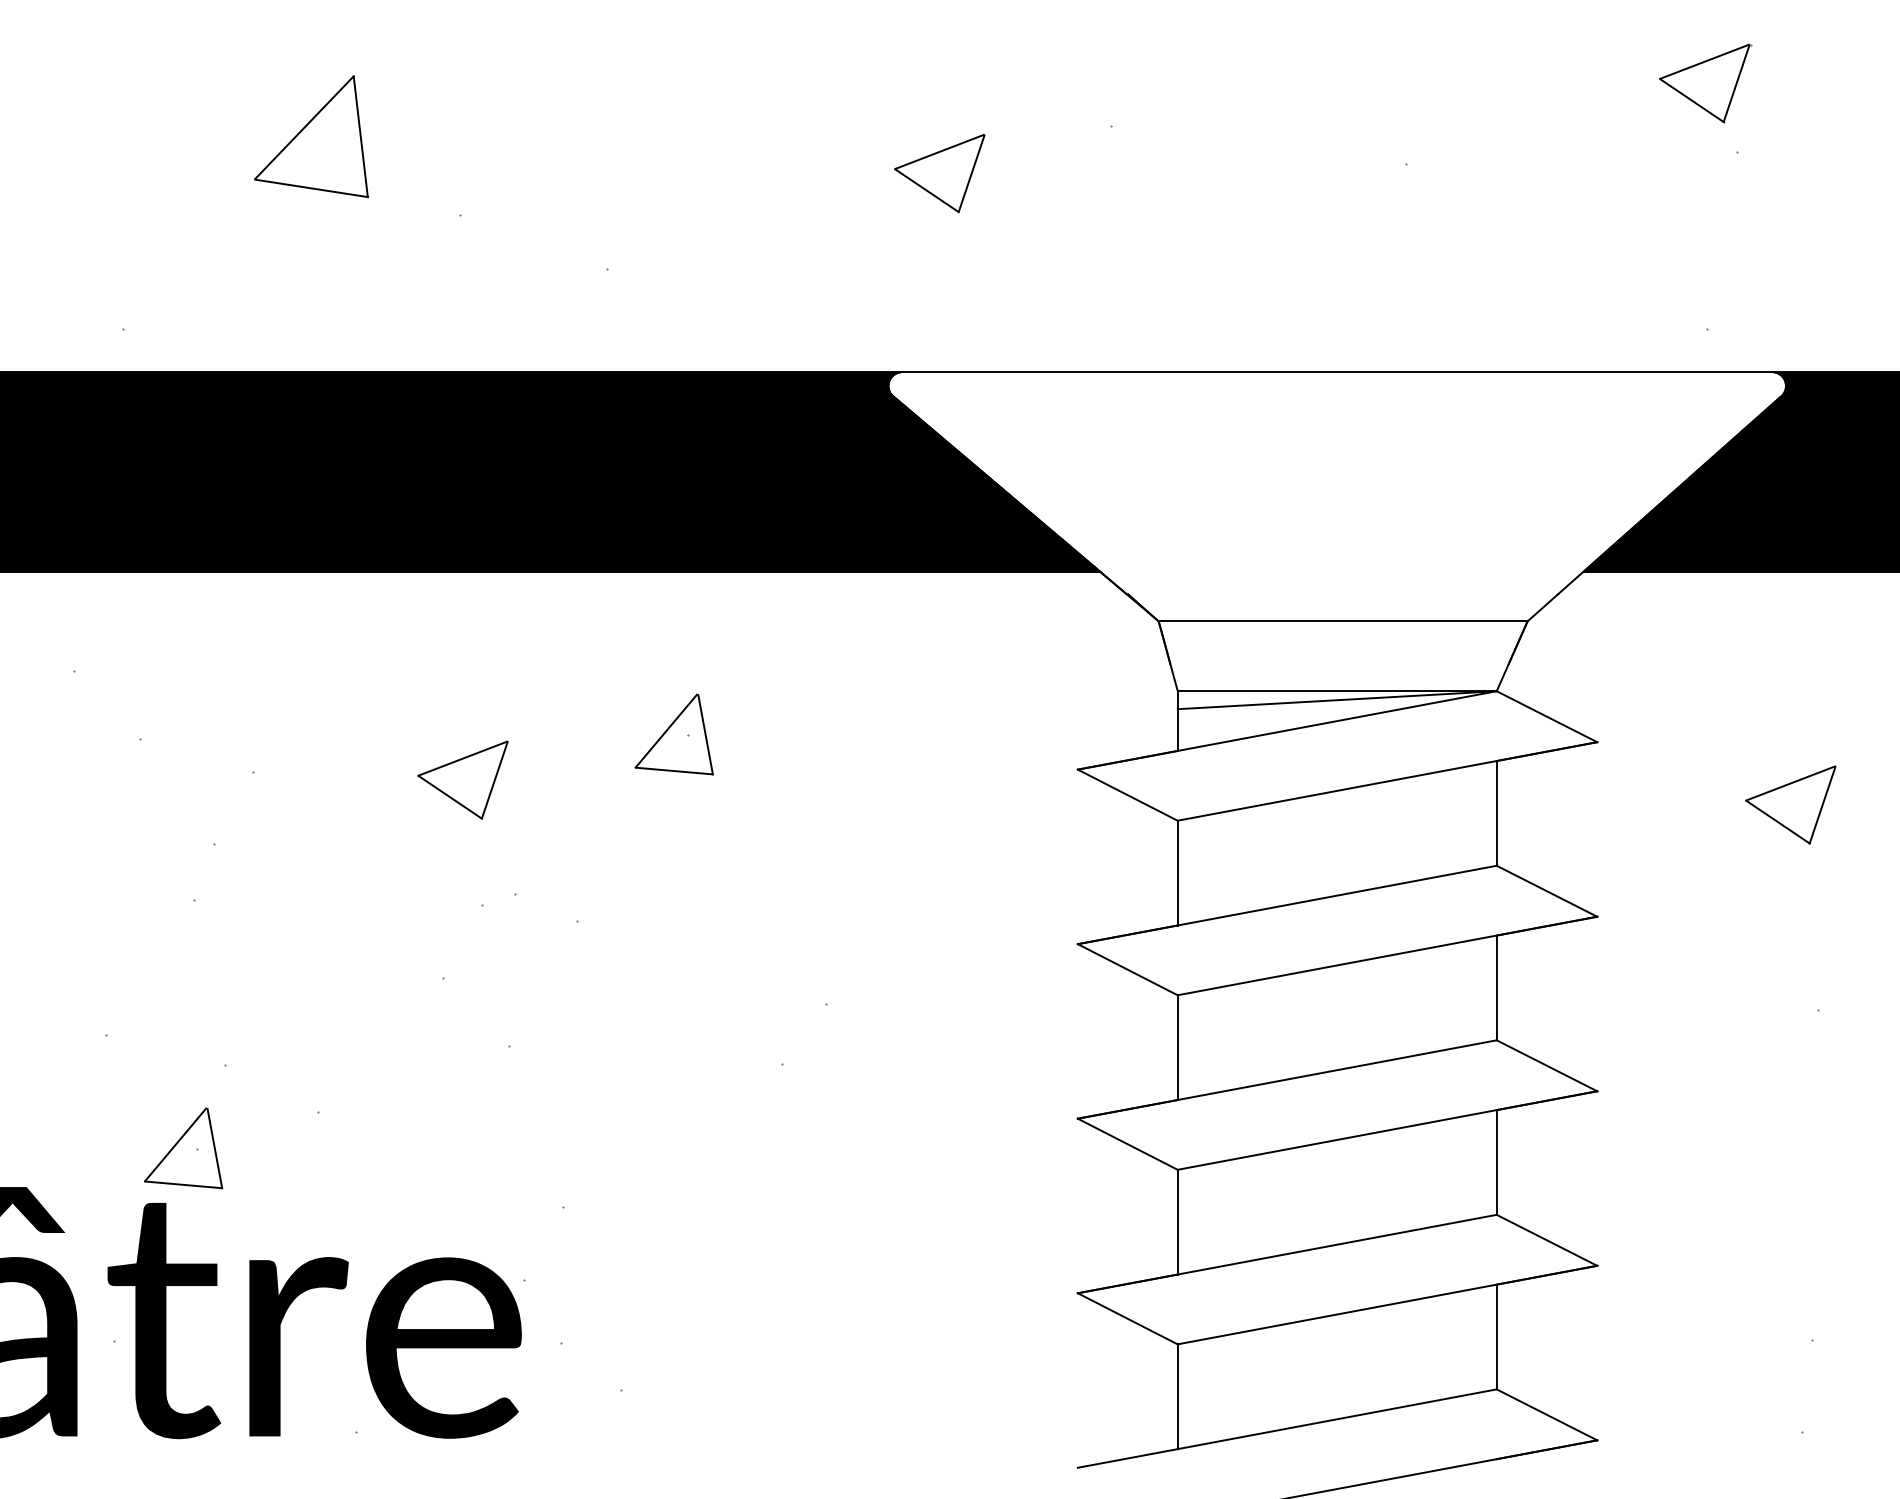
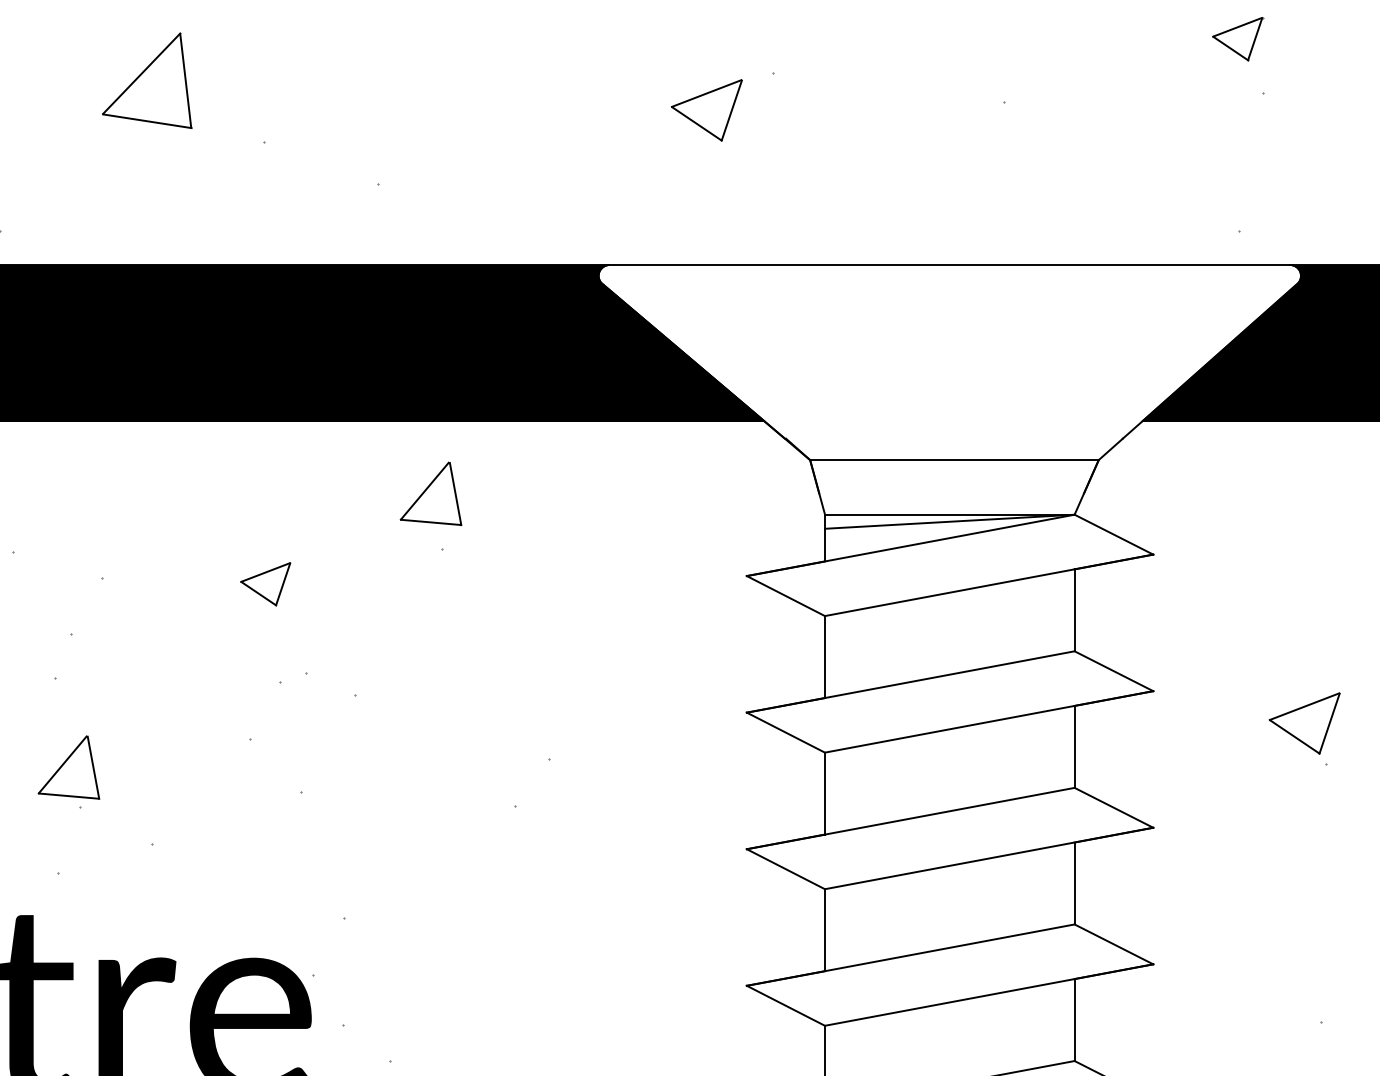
part: (1705, 83) -> (1238, 39), size x0.7
part: (939, 173) -> (706, 110), moved
part: (673, 734) -> (430, 493), moved
part: (462, 779) -> (265, 583), size x0.7
part: (1790, 804) -> (1304, 723), moved
part: (183, 1148) -> (68, 767), moved

